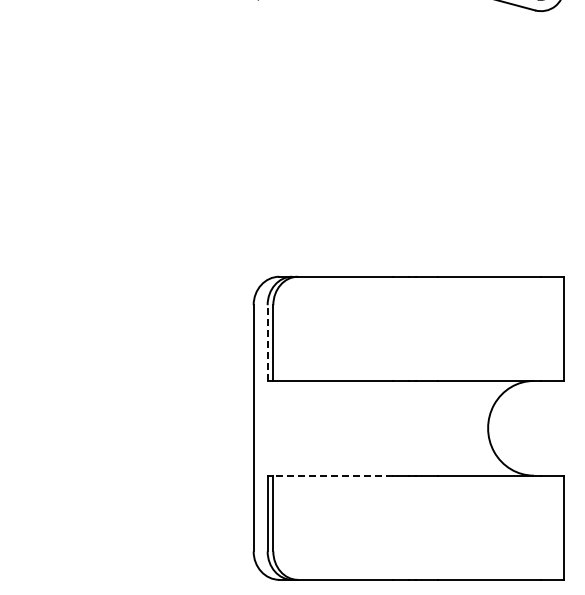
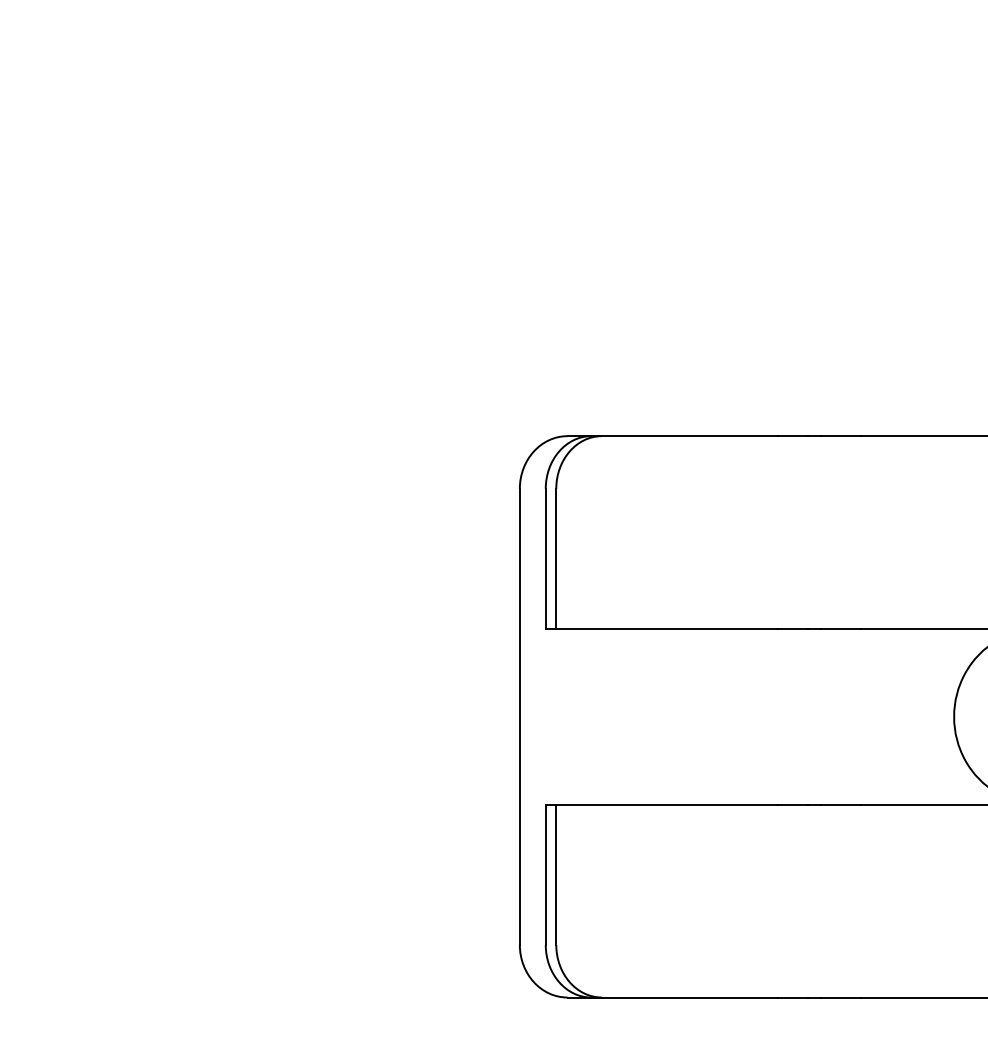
line: (267, 343) -> (545, 559), dashed -> solid
line: (333, 475) -> (667, 804), dashed -> solid

